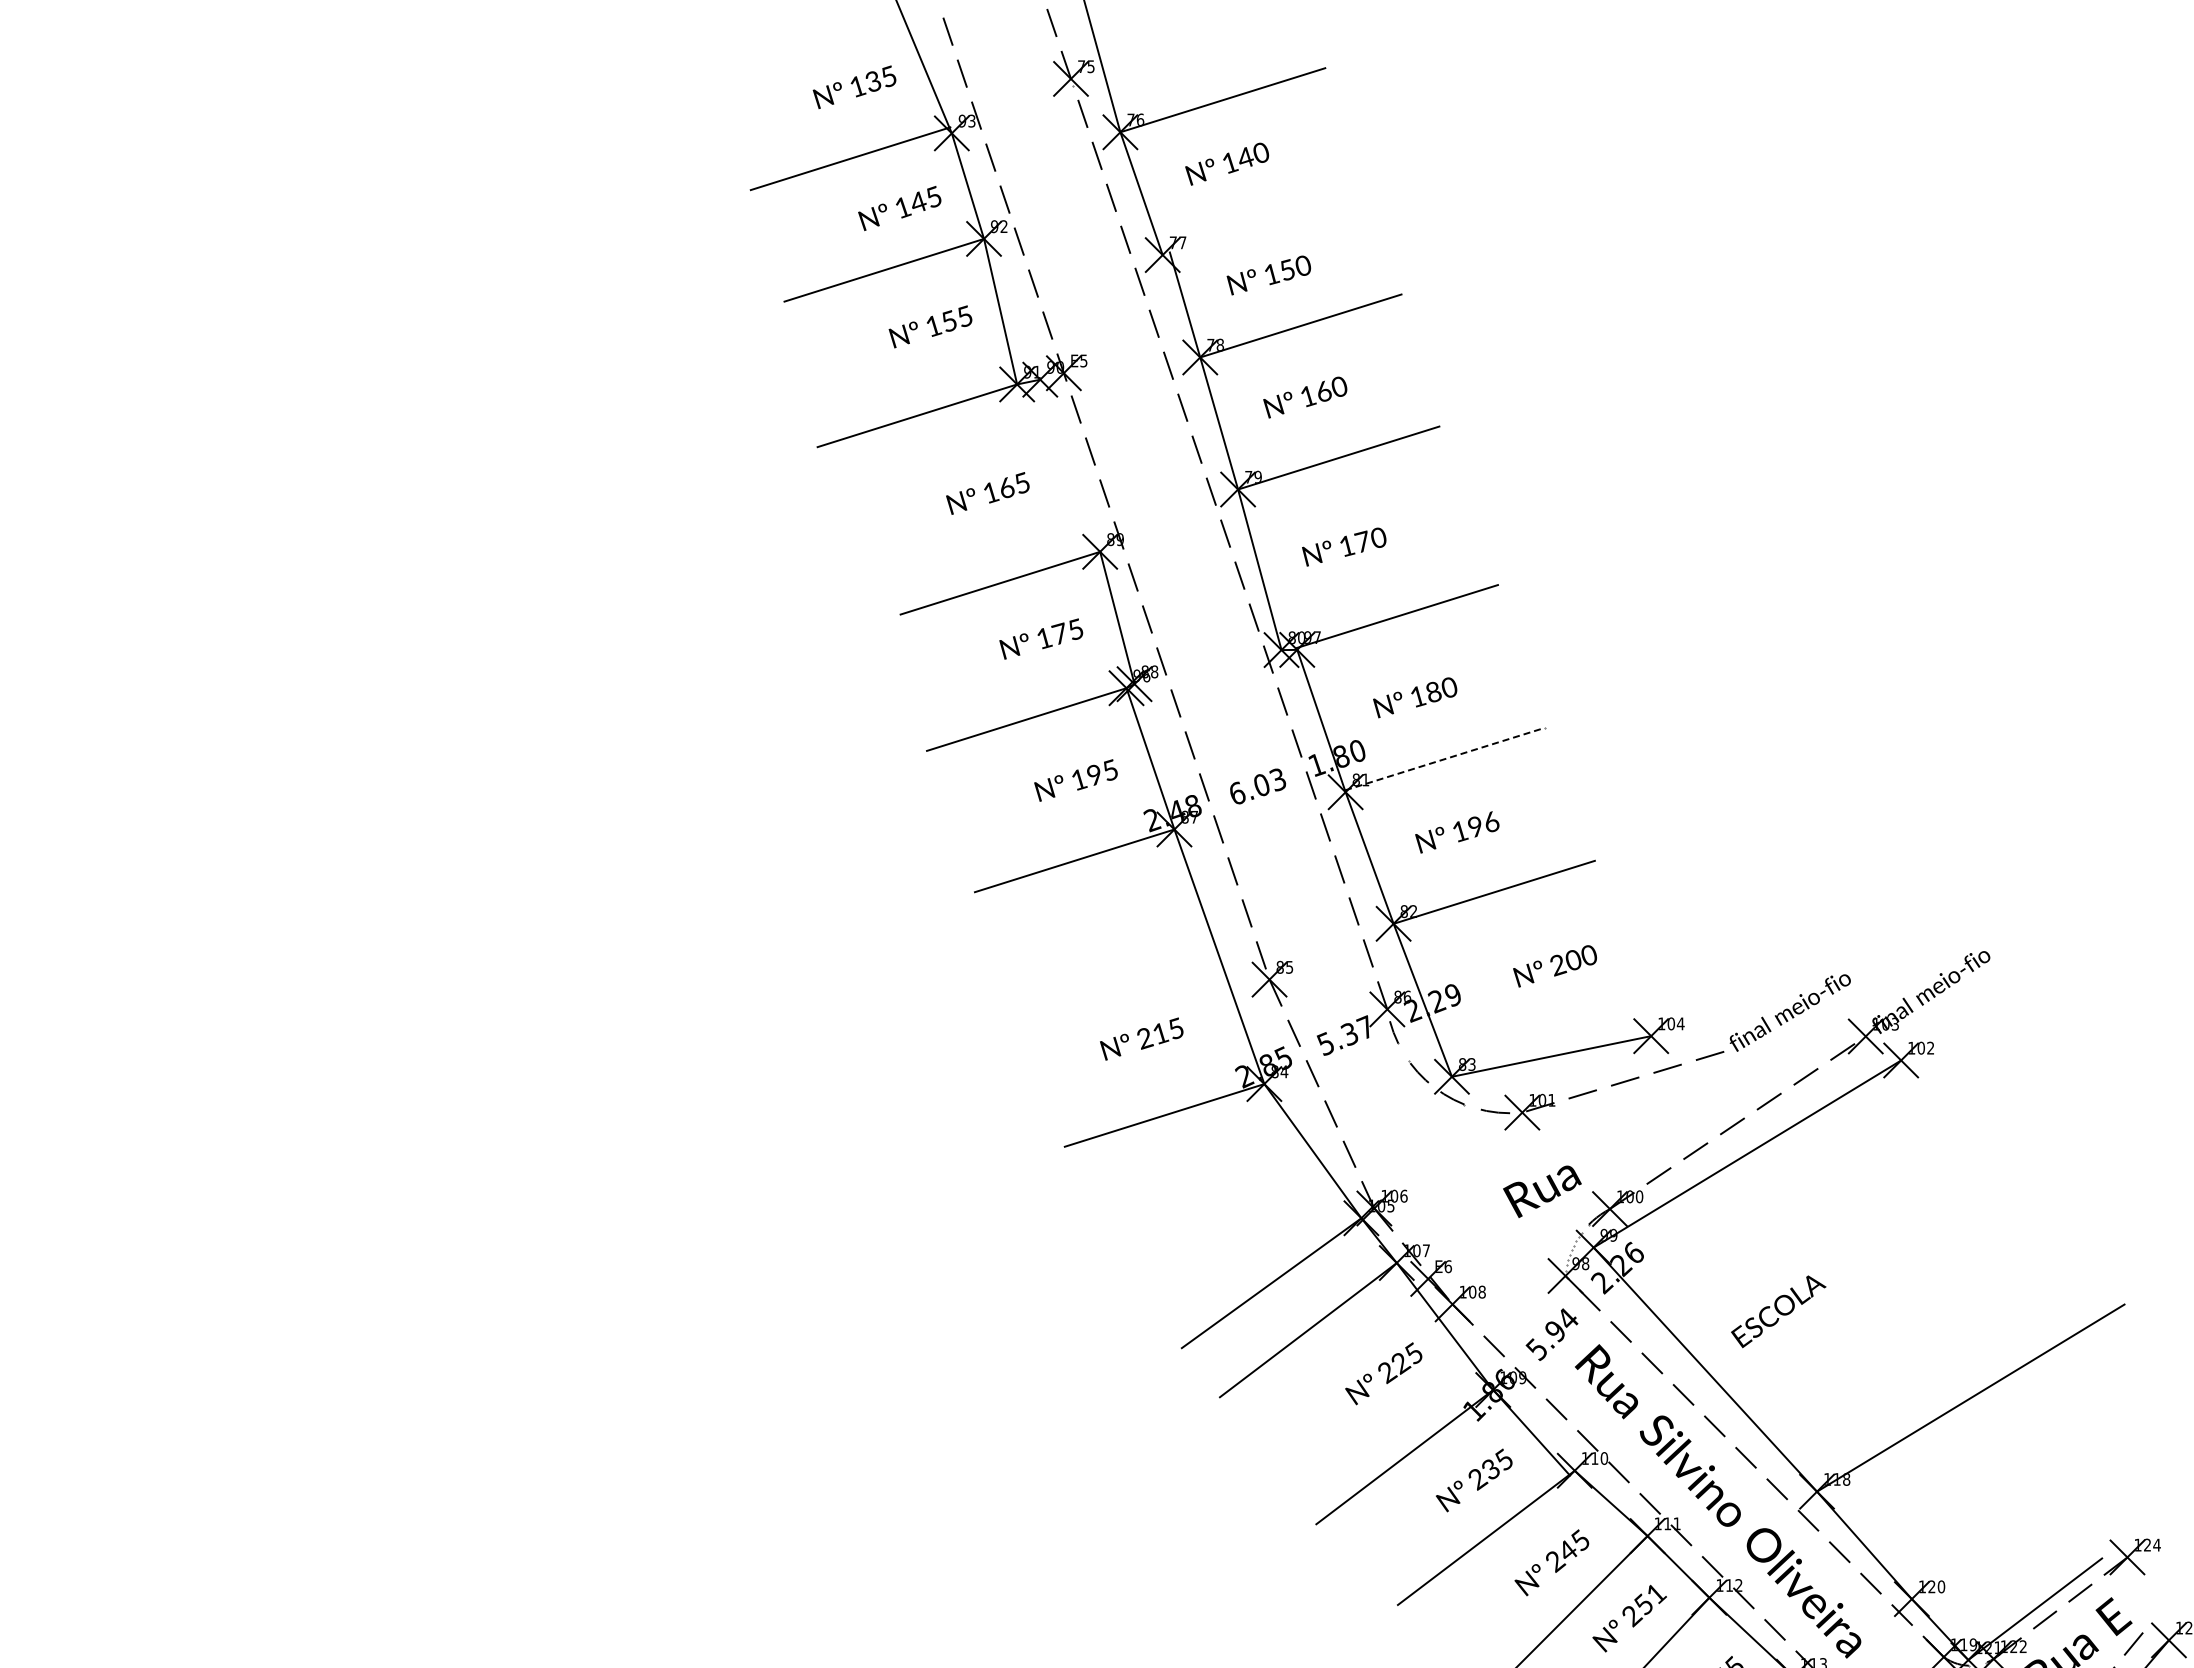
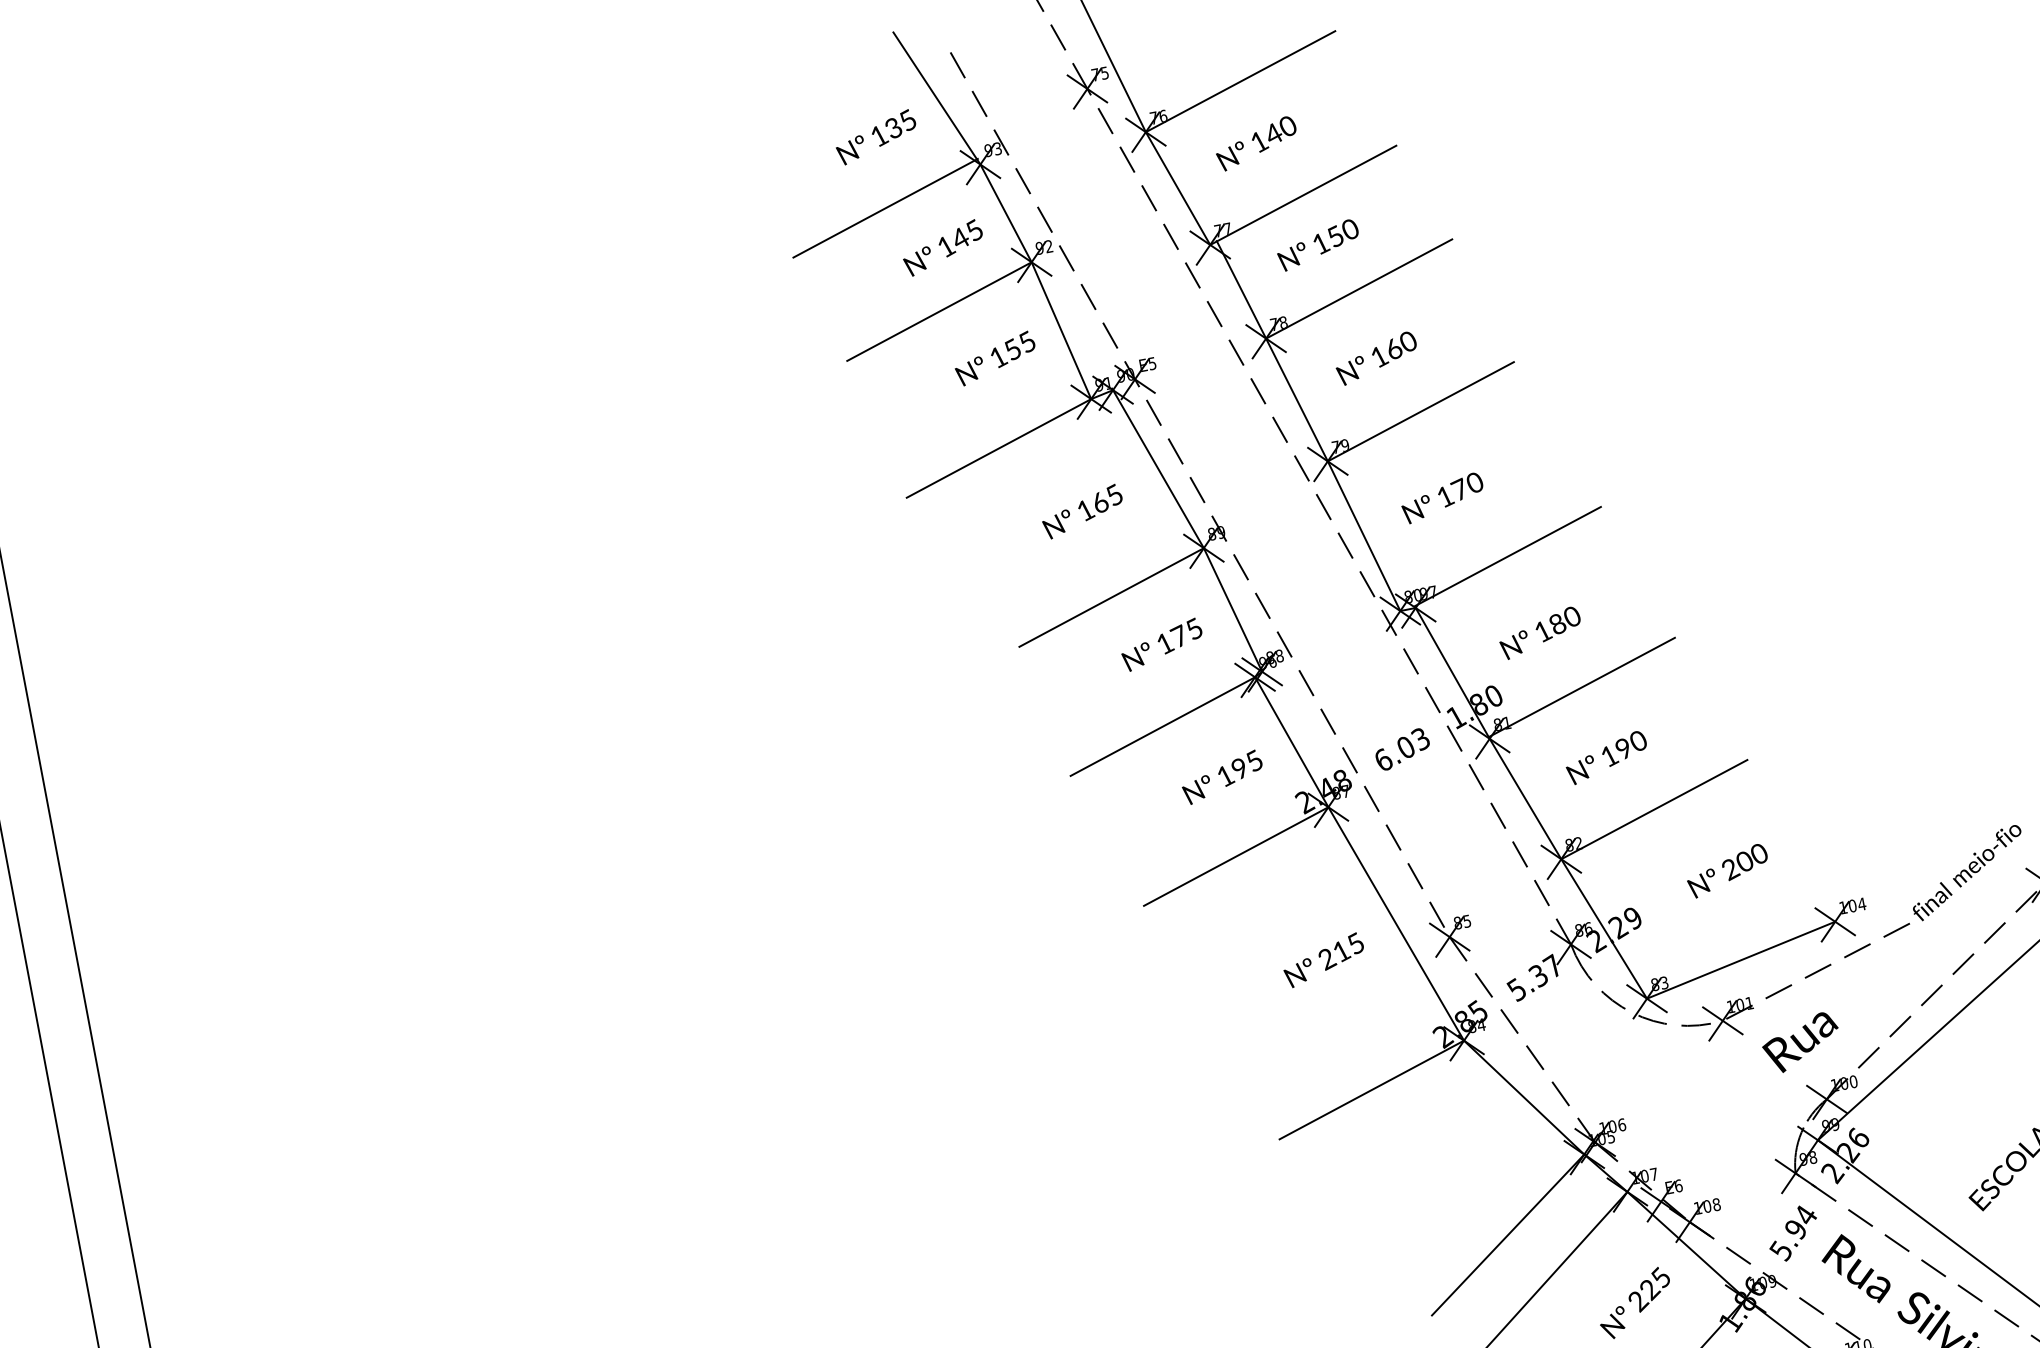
line: (1263, 223) -> (1303, 195), added
line: (1070, 465) -> (1158, 468), added
line: (1446, 758) -> (1582, 686), dashed -> solid
text: (1491, 821) -> (1638, 740), 196 -> 190
text: (1141, 1038) -> (1323, 959), moved
text: (1542, 1191) -> (1801, 1042), moved

